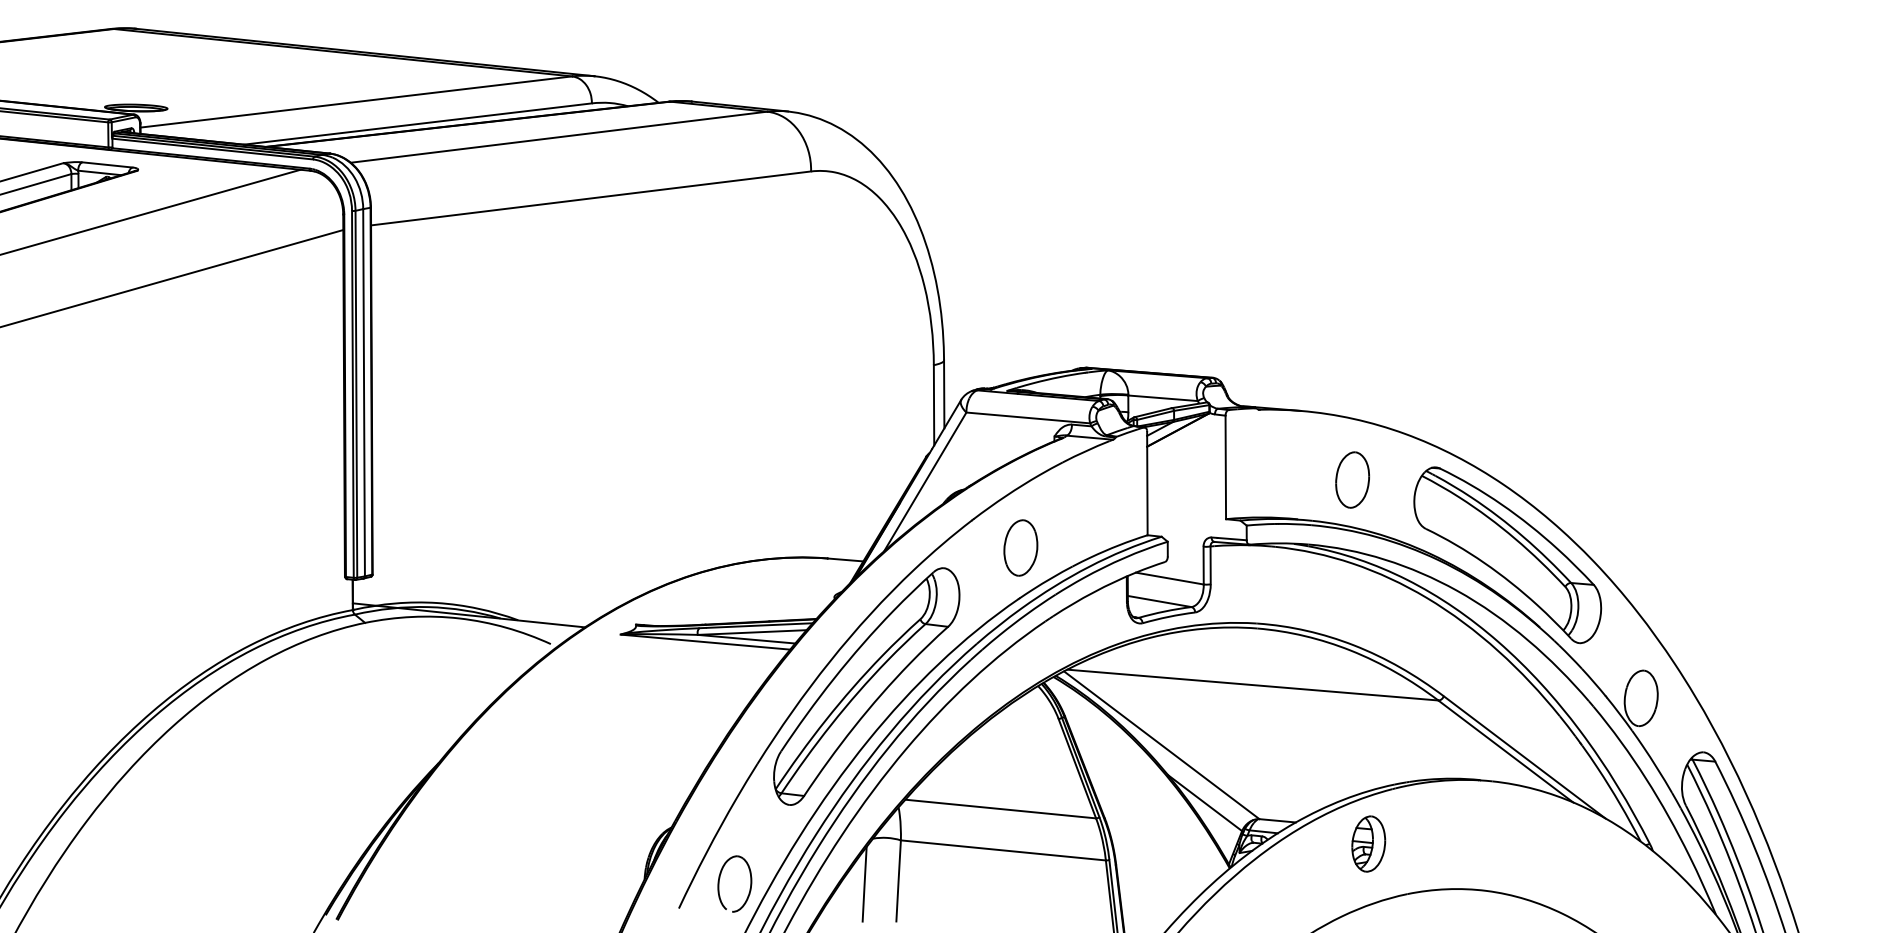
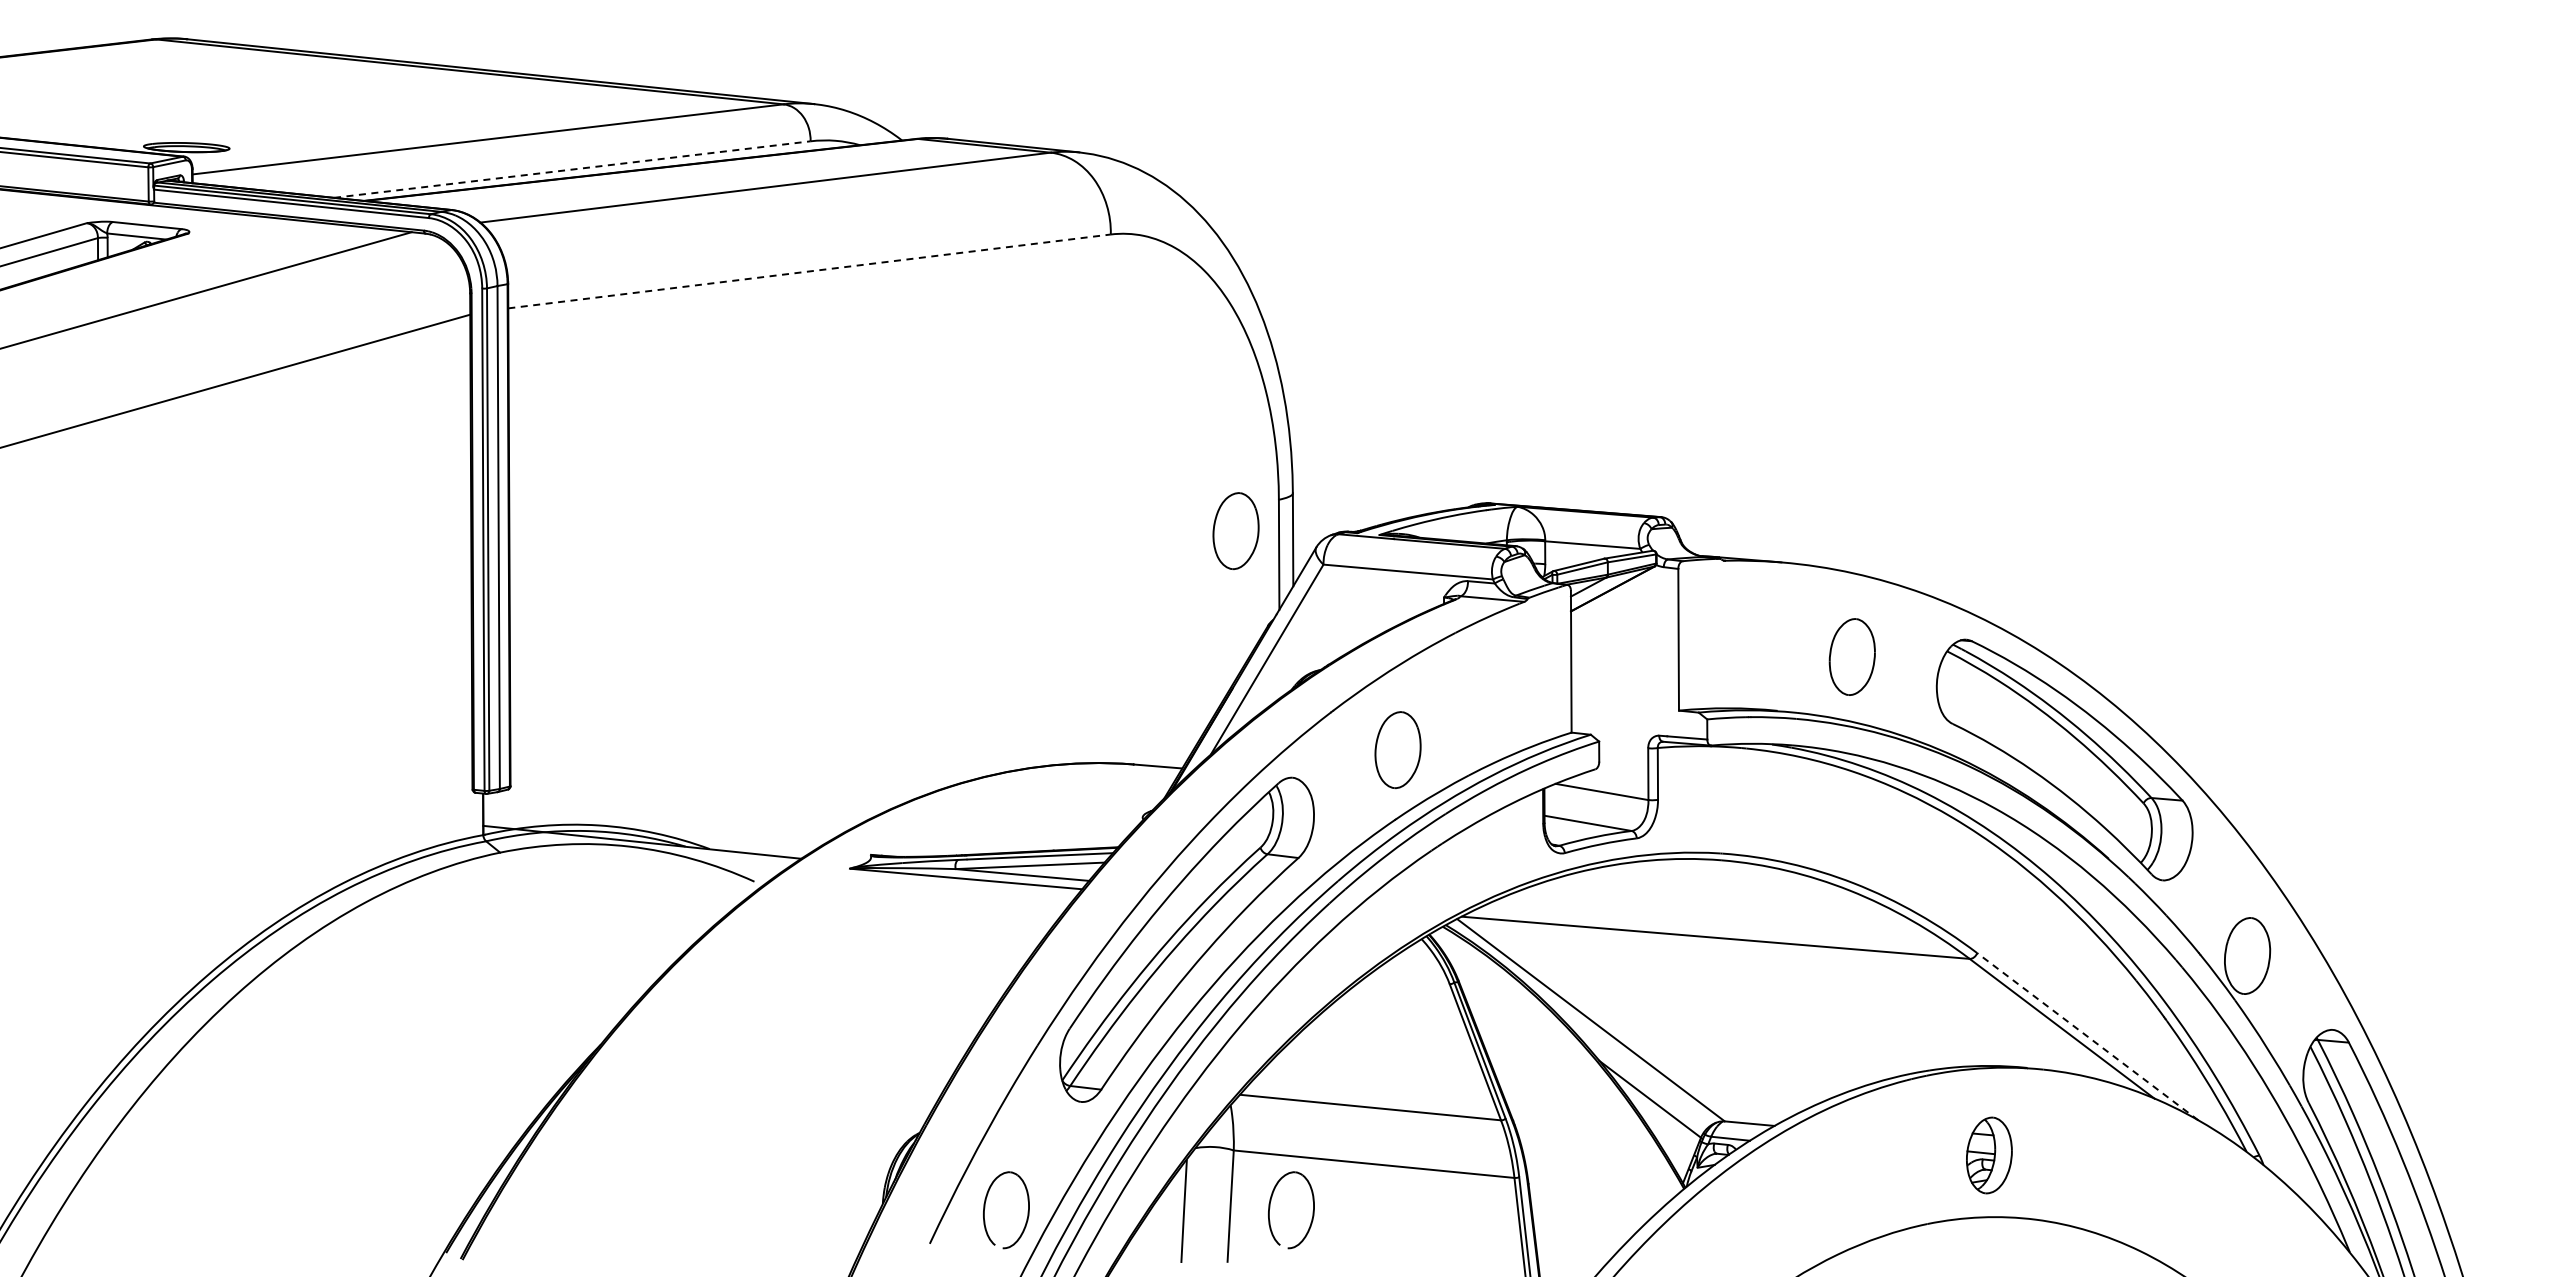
line: (417, 123) -> (572, 169), solid -> dashed
line: (591, 198) -> (809, 271), solid -> dashed
part: (902, 388) -> (1235, 531), added
line: (1524, 757) -> (2087, 1036), solid -> dashed
part: (1368, 844) -> (1989, 1155), moved
part: (958, 884) -> (1312, 1211), added

